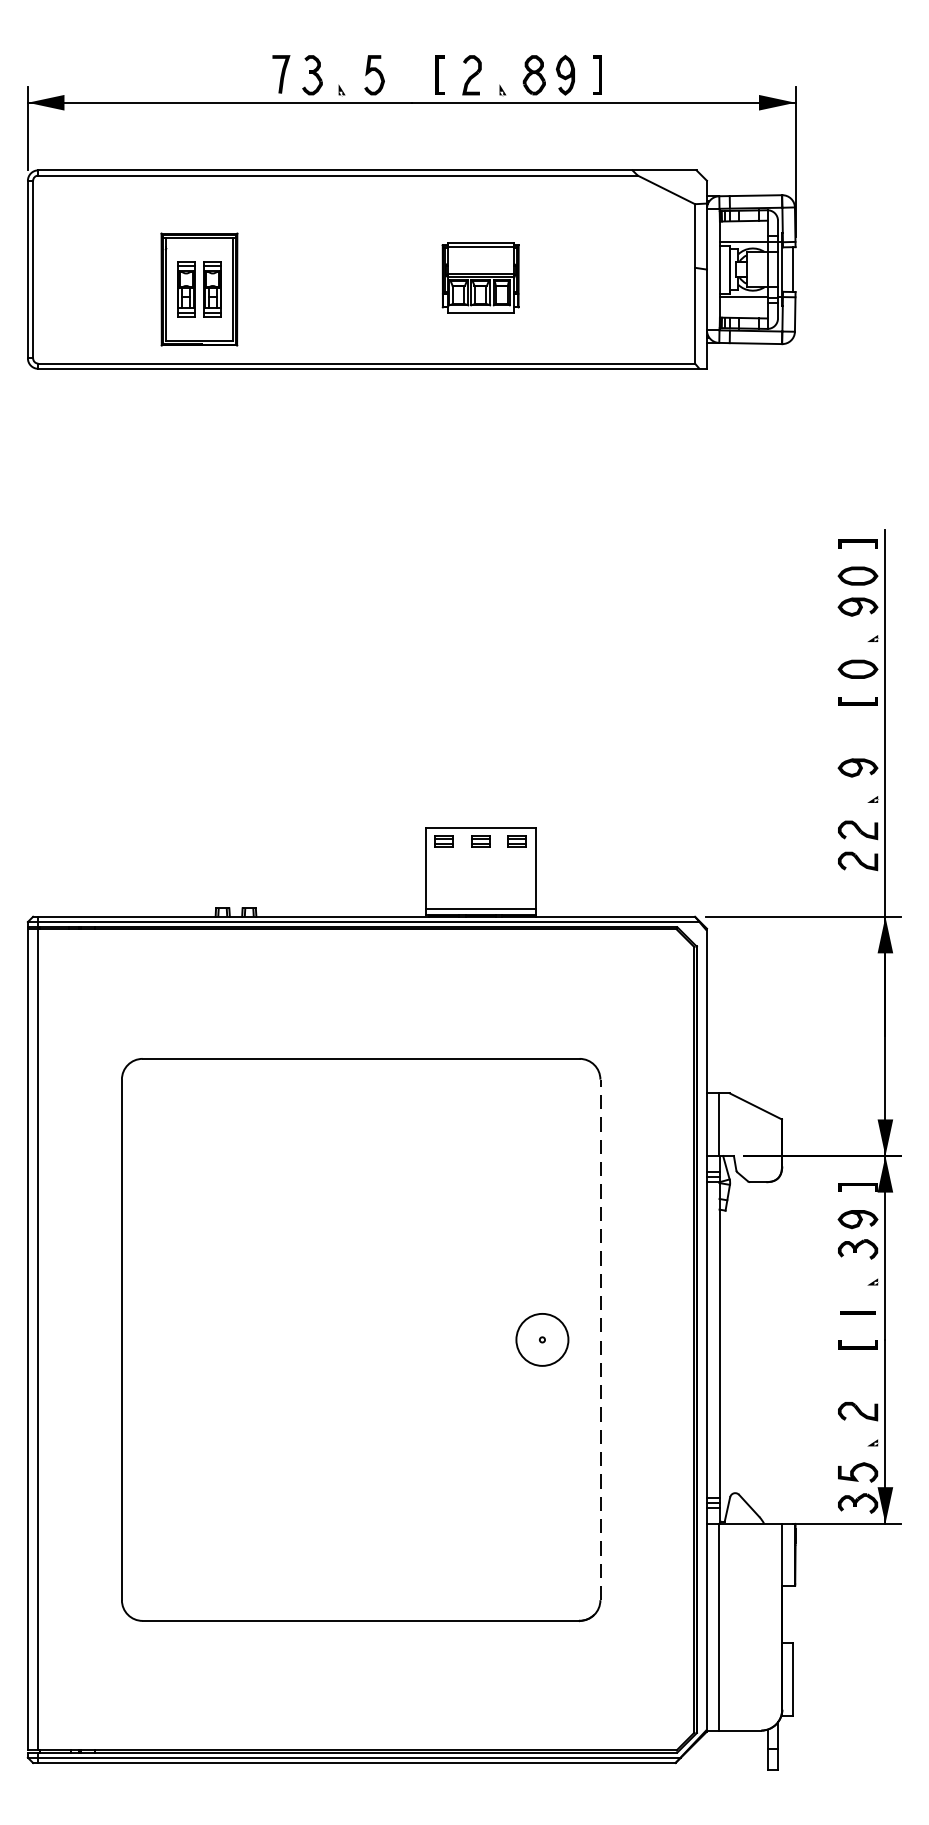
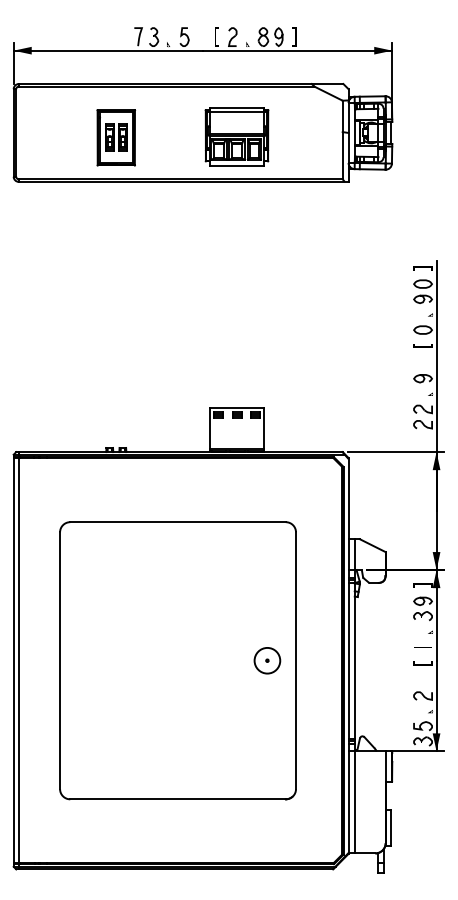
part: (479, 276) -> (236, 136), size x1.67
part: (197, 288) -> (115, 137), moved
line: (601, 1339) -> (296, 660), dashed -> solid

